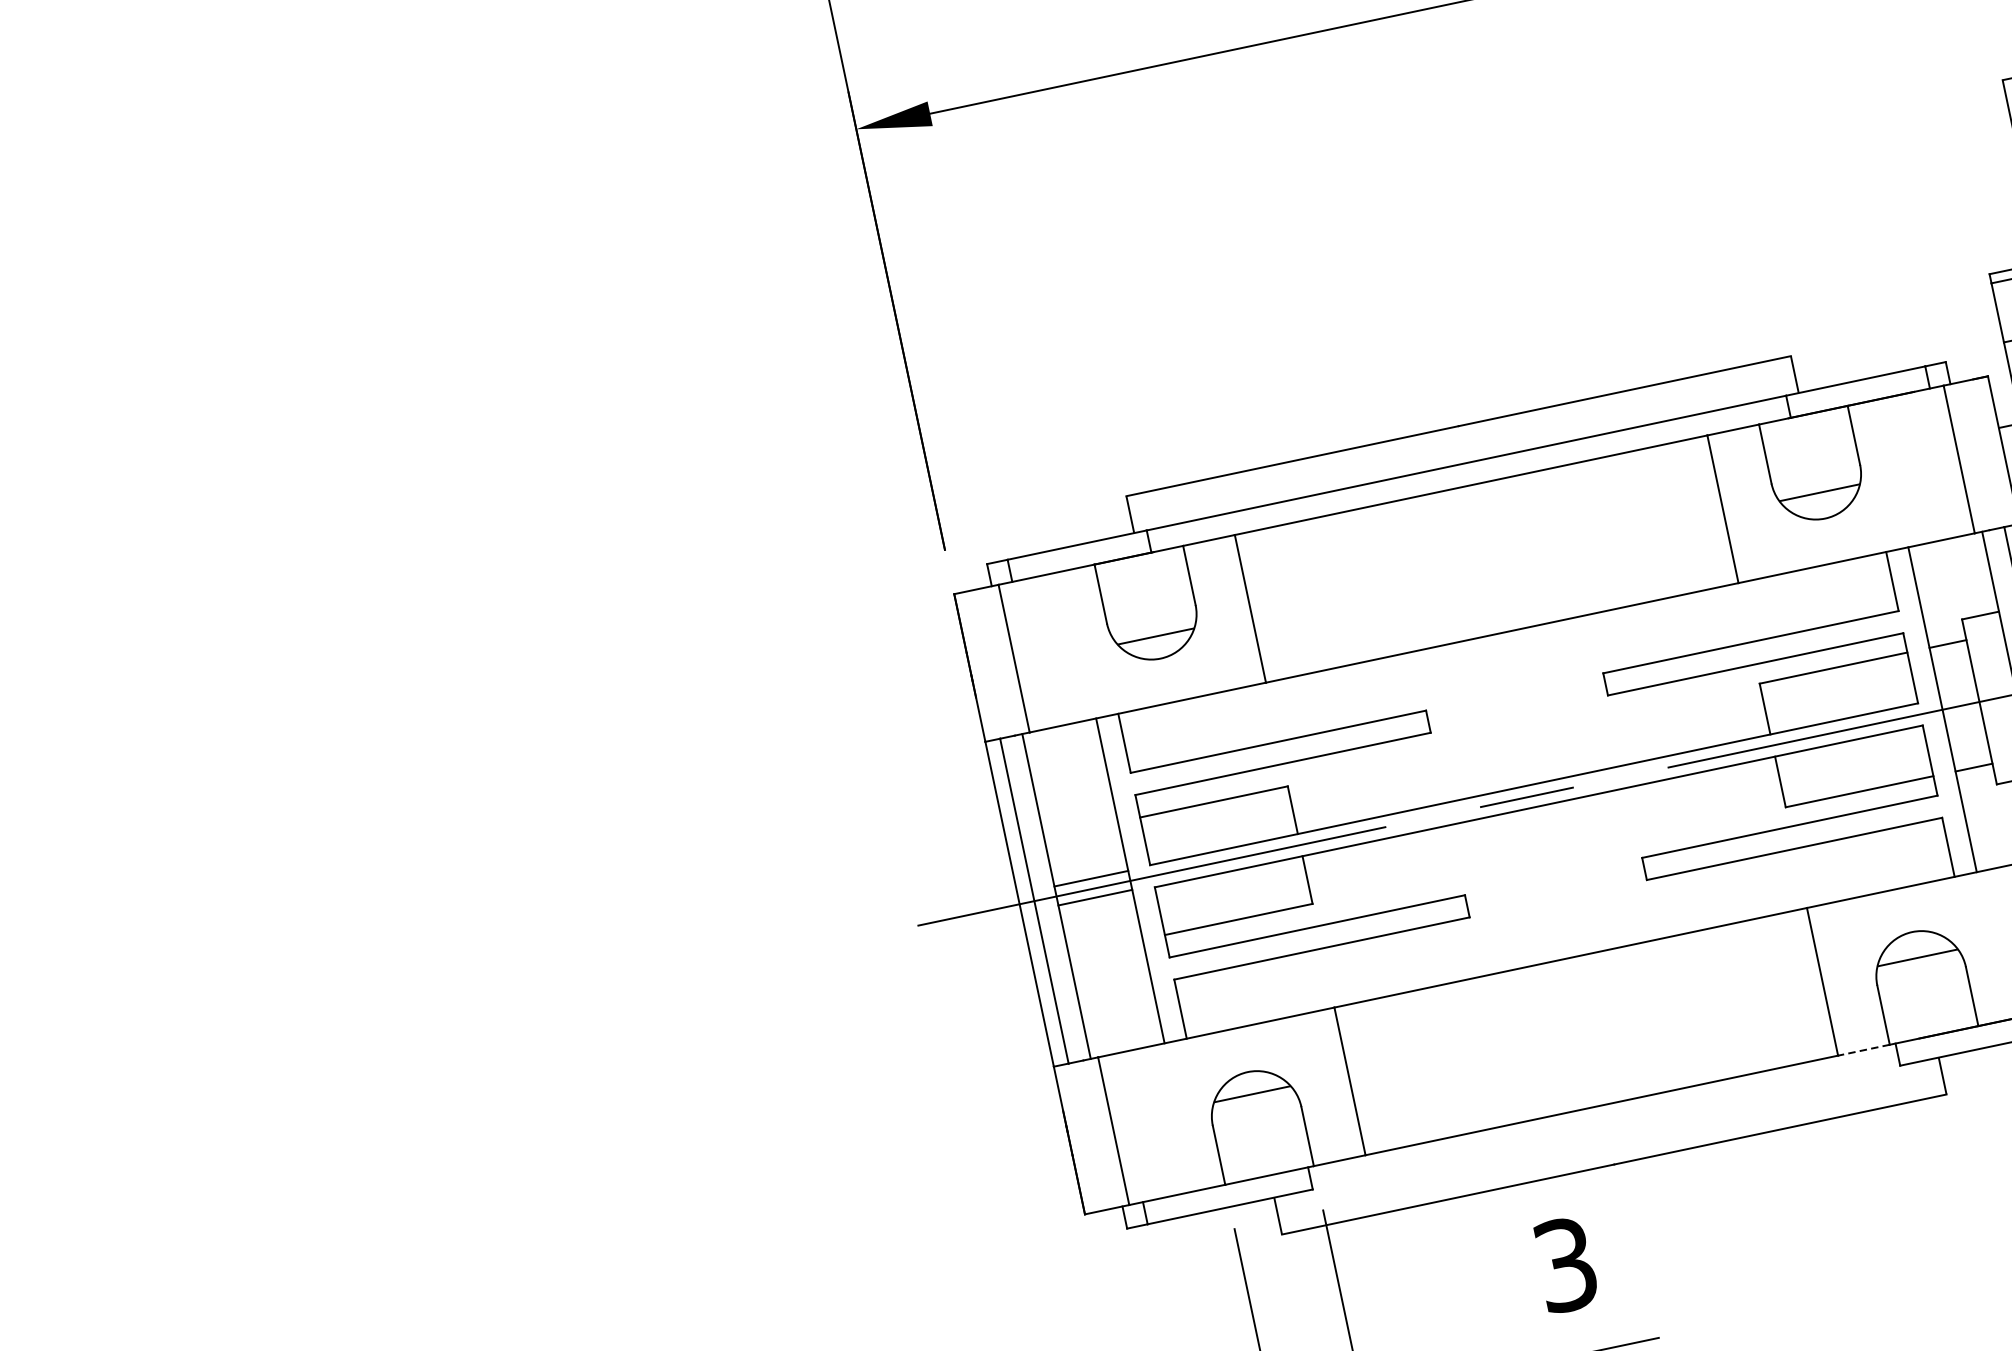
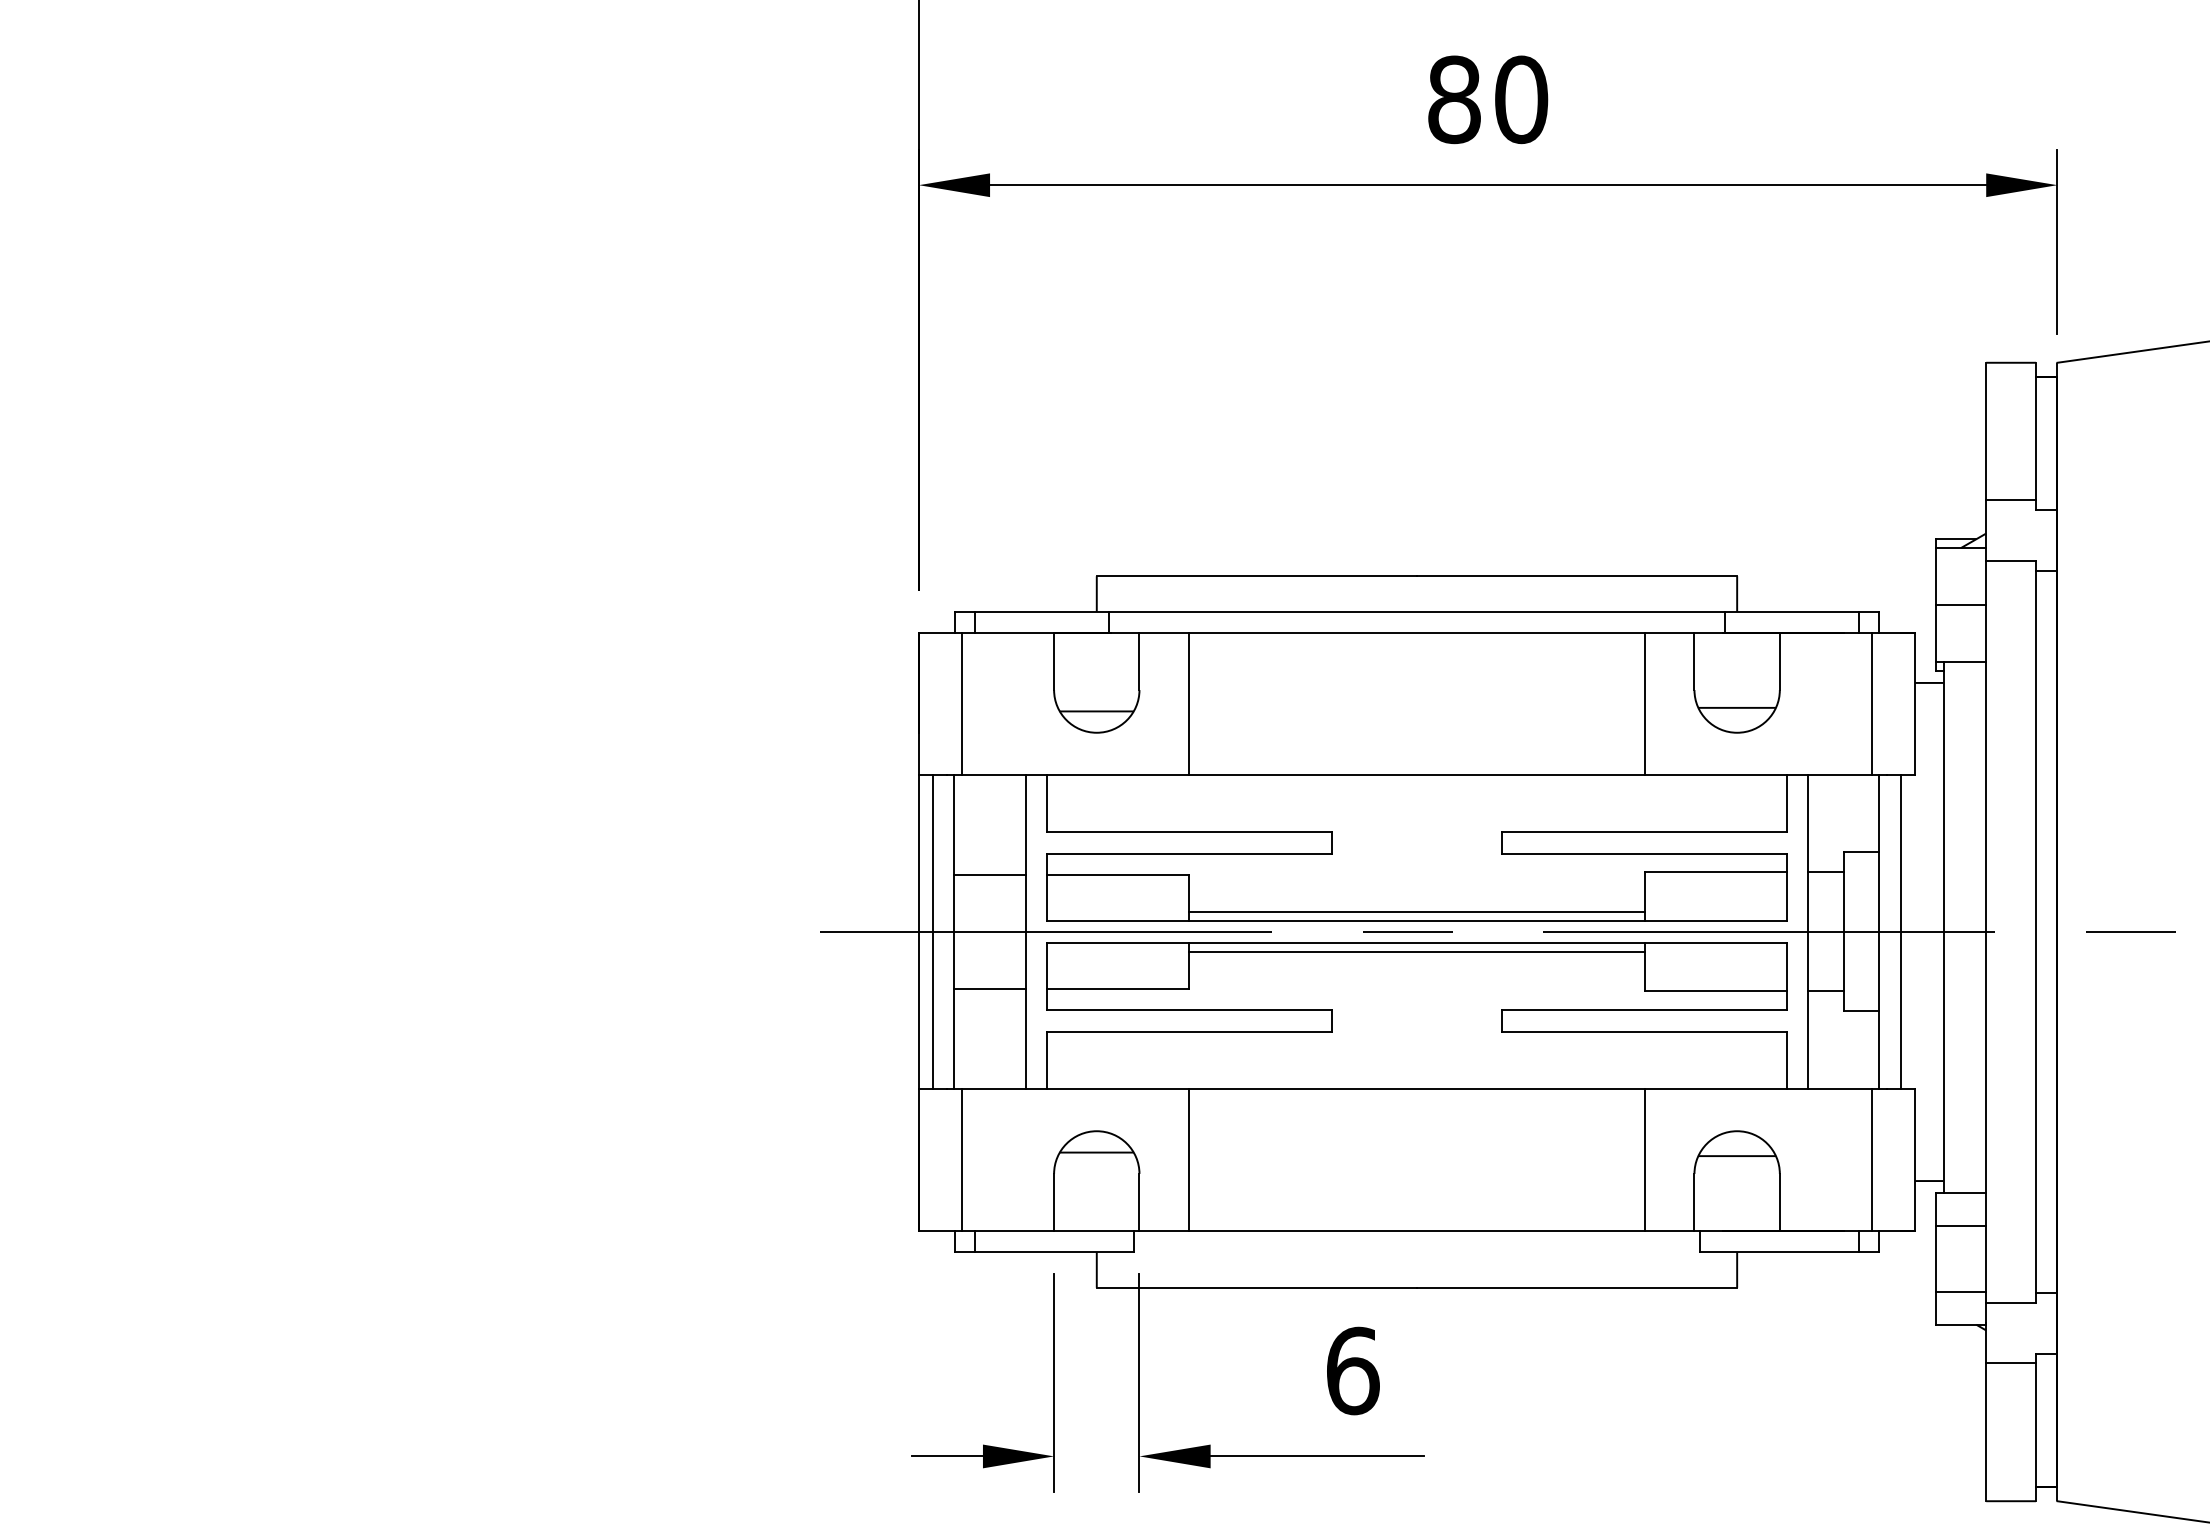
line: (1531, 774) -> (1416, 911), added
line: (1540, 816) -> (1416, 952), added
line: (1090, 878) -> (989, 875), moved
line: (1094, 897) -> (989, 988), moved
line: (1863, 1049) -> (1669, 1230), dashed -> solid
text: (1566, 1264) -> (1353, 1370), 3 -> 6

